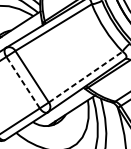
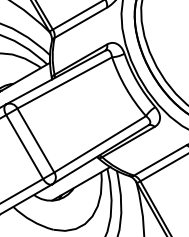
line: (86, 77) -> (100, 144), dashed -> solid
line: (23, 83) -> (24, 147), dashed -> solid

